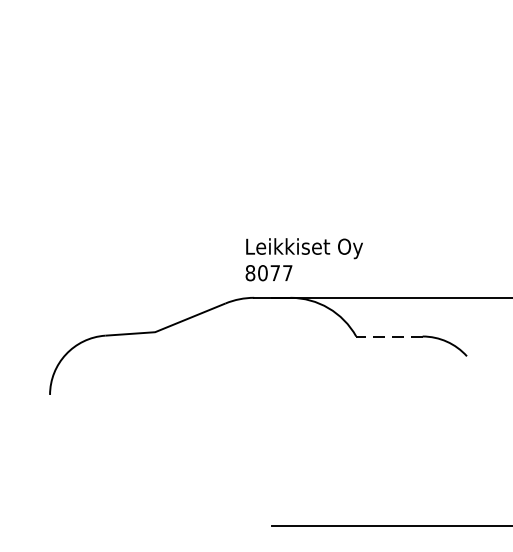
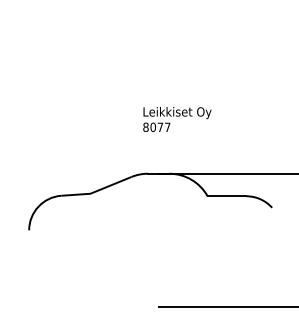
text: (304, 259) -> (177, 119), moved
line: (388, 336) -> (226, 196), dashed -> solid

